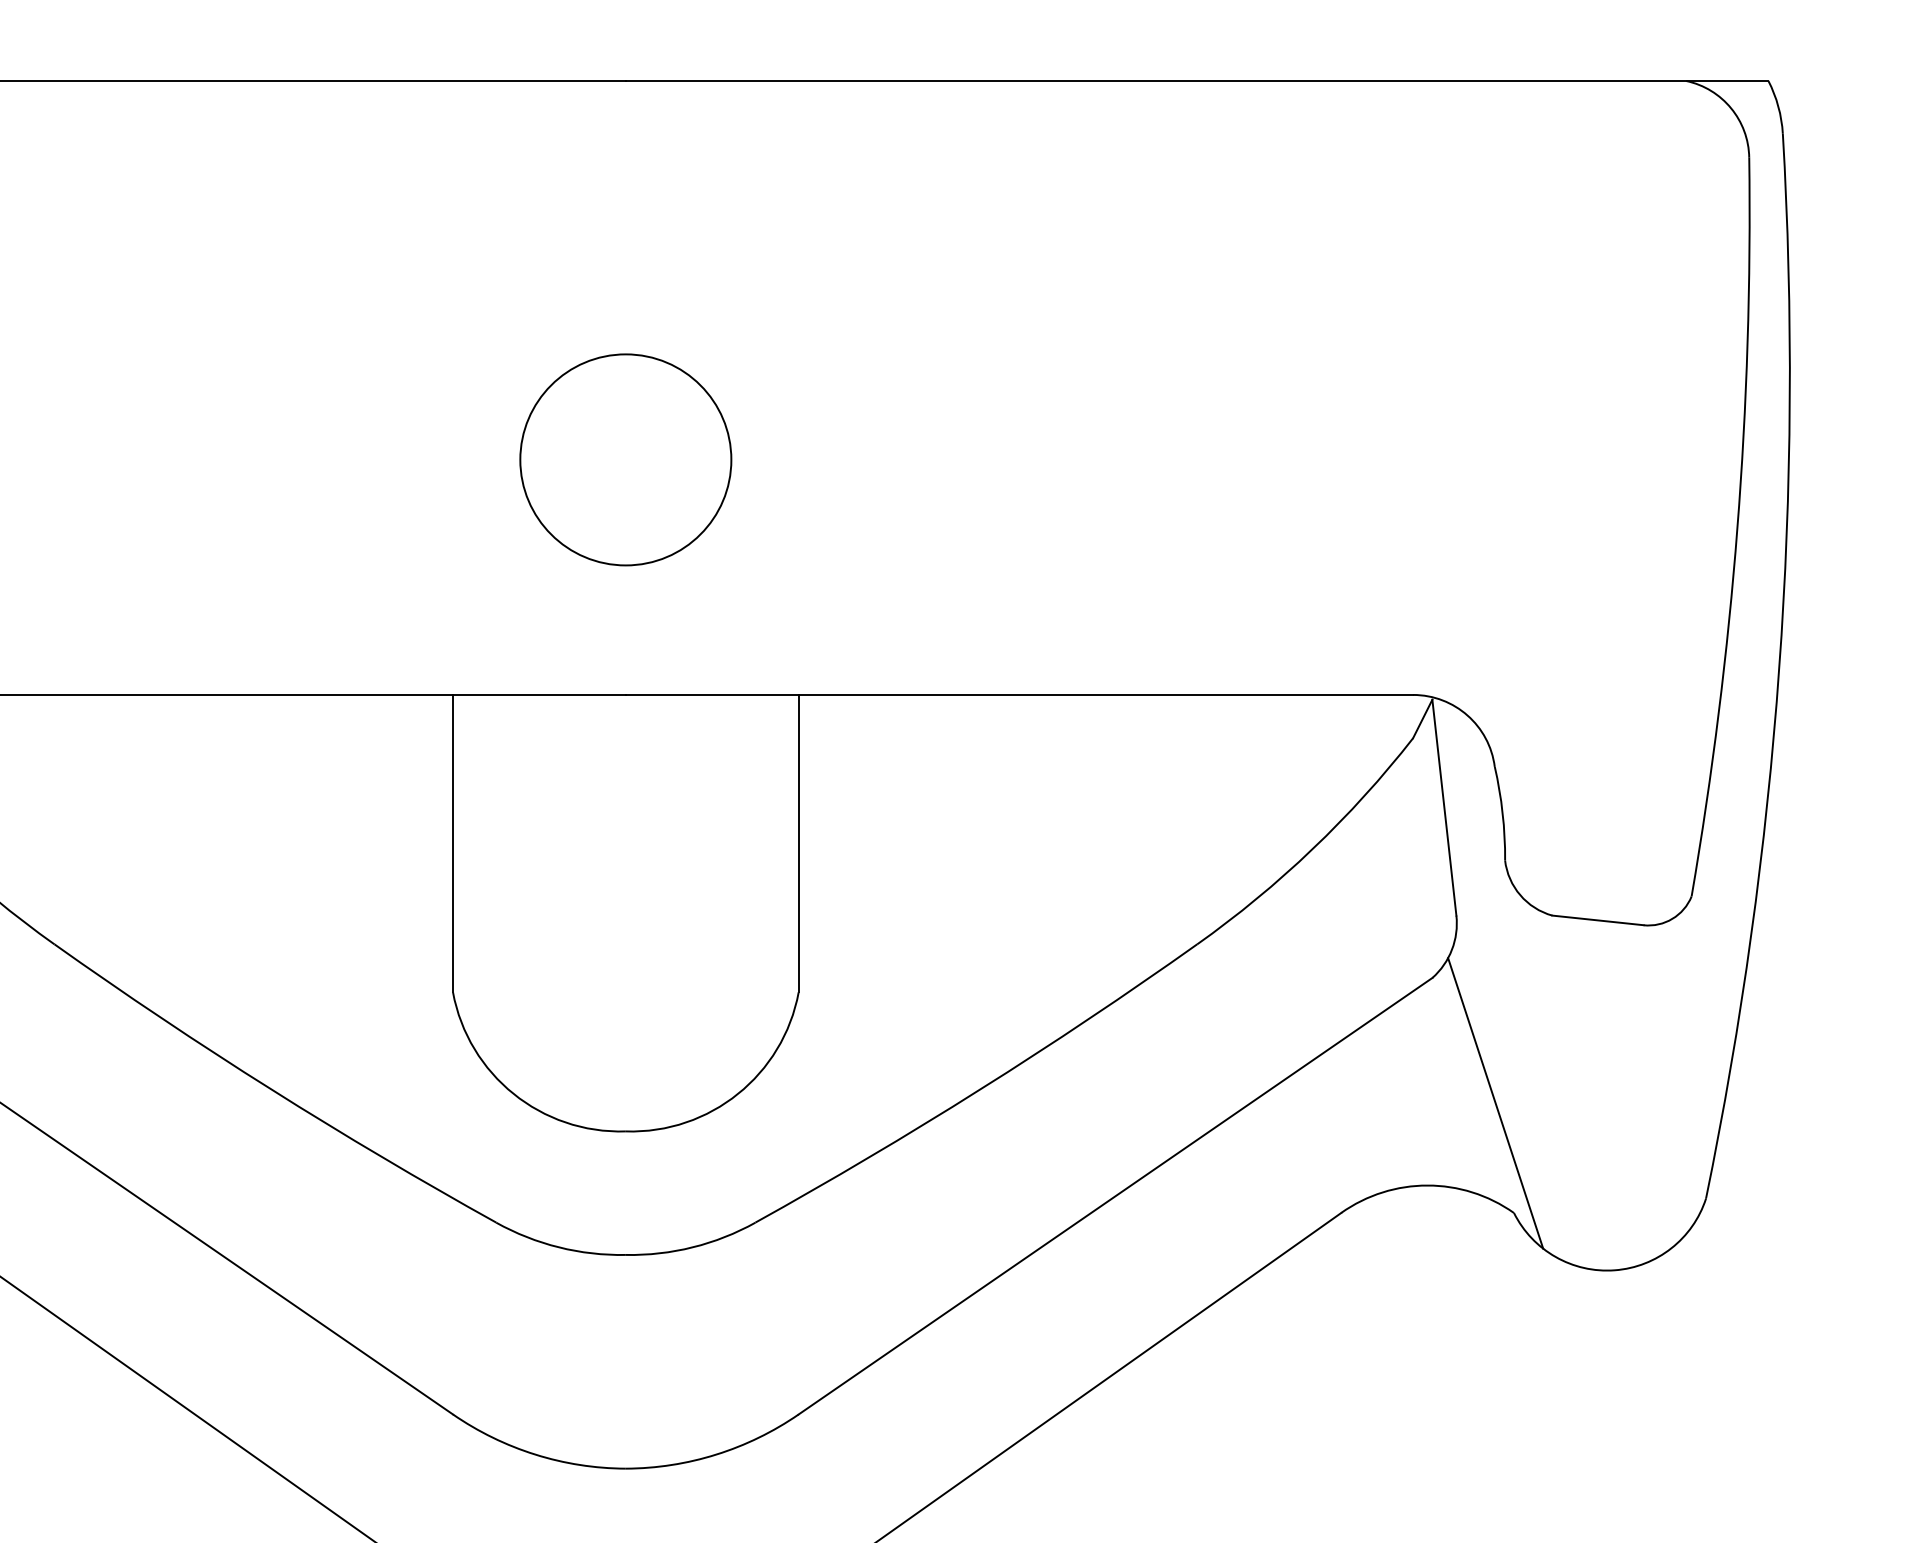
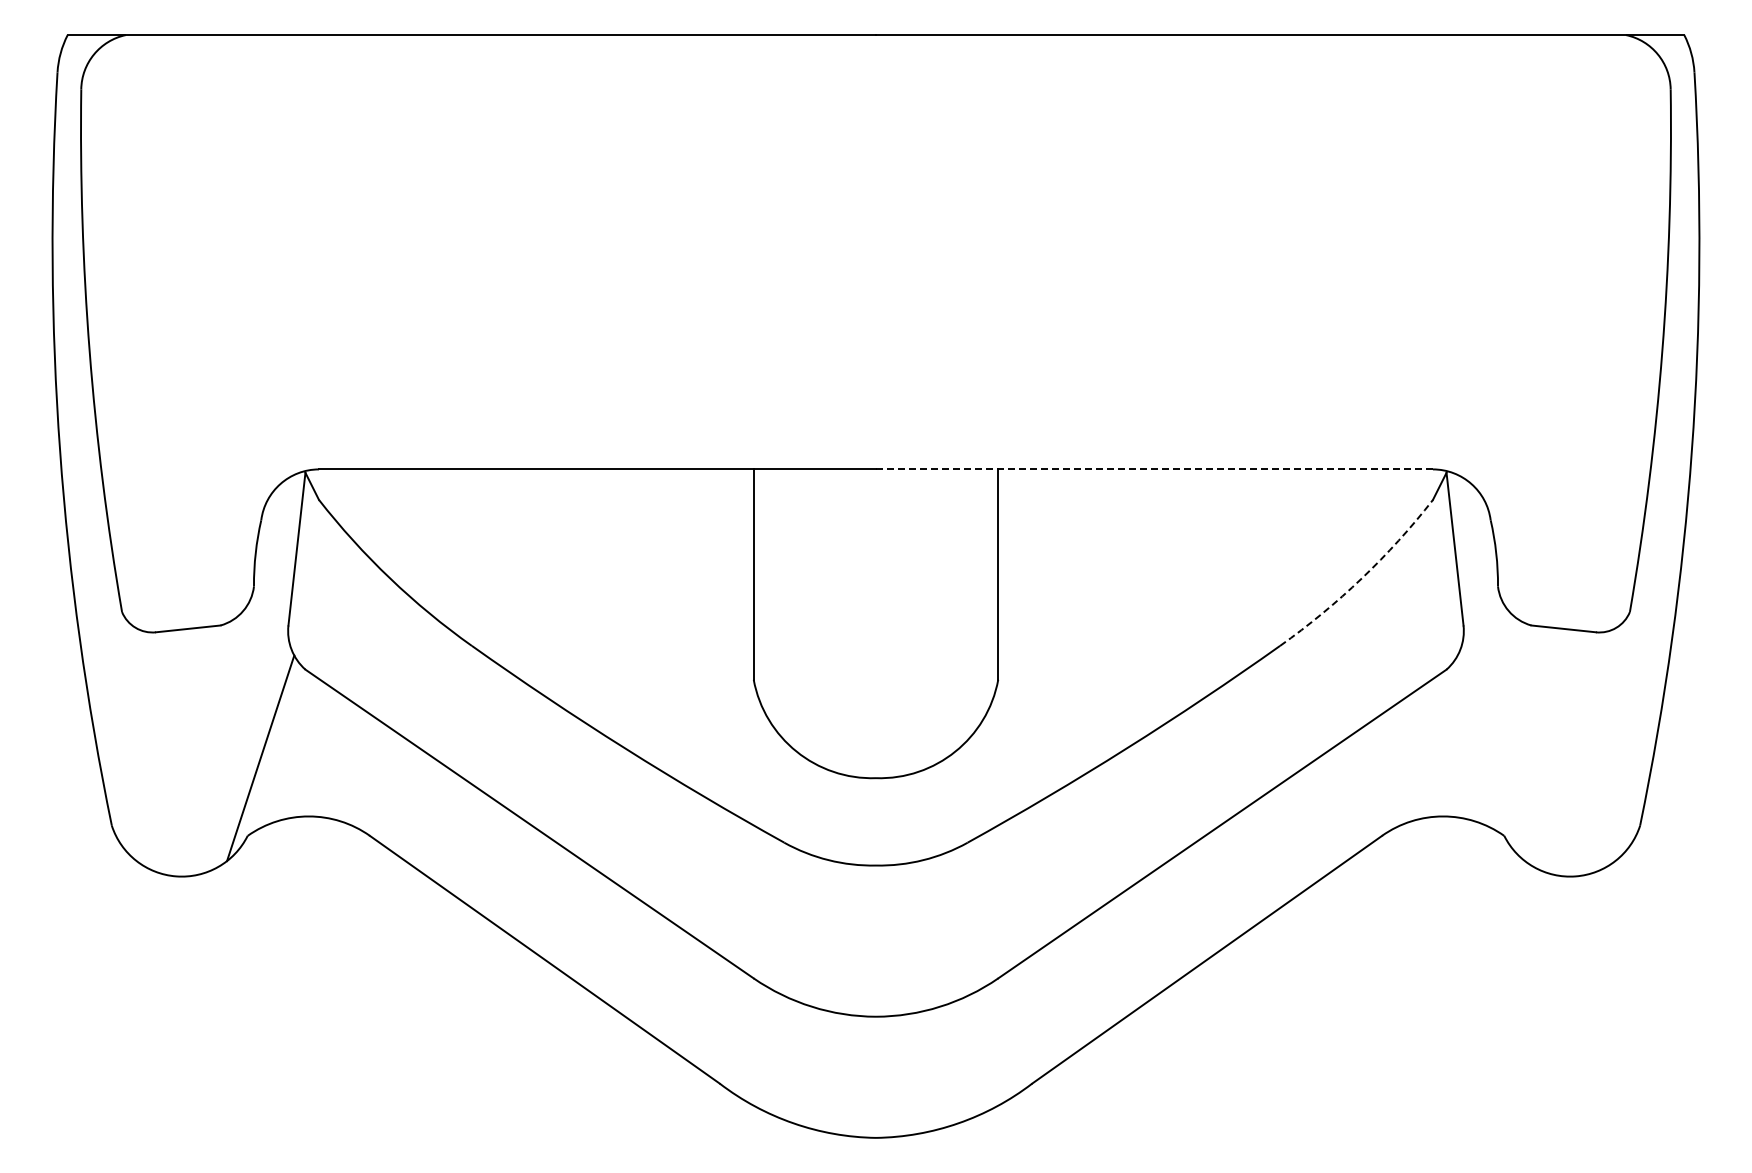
circle: (625, 459) -> (875, 302), removed
line: (1018, 695) -> (1153, 469), solid -> dashed
arc: (1312, 849) -> (1361, 578), solid -> dashed
line: (1494, 1103) -> (1490, 758), removed

